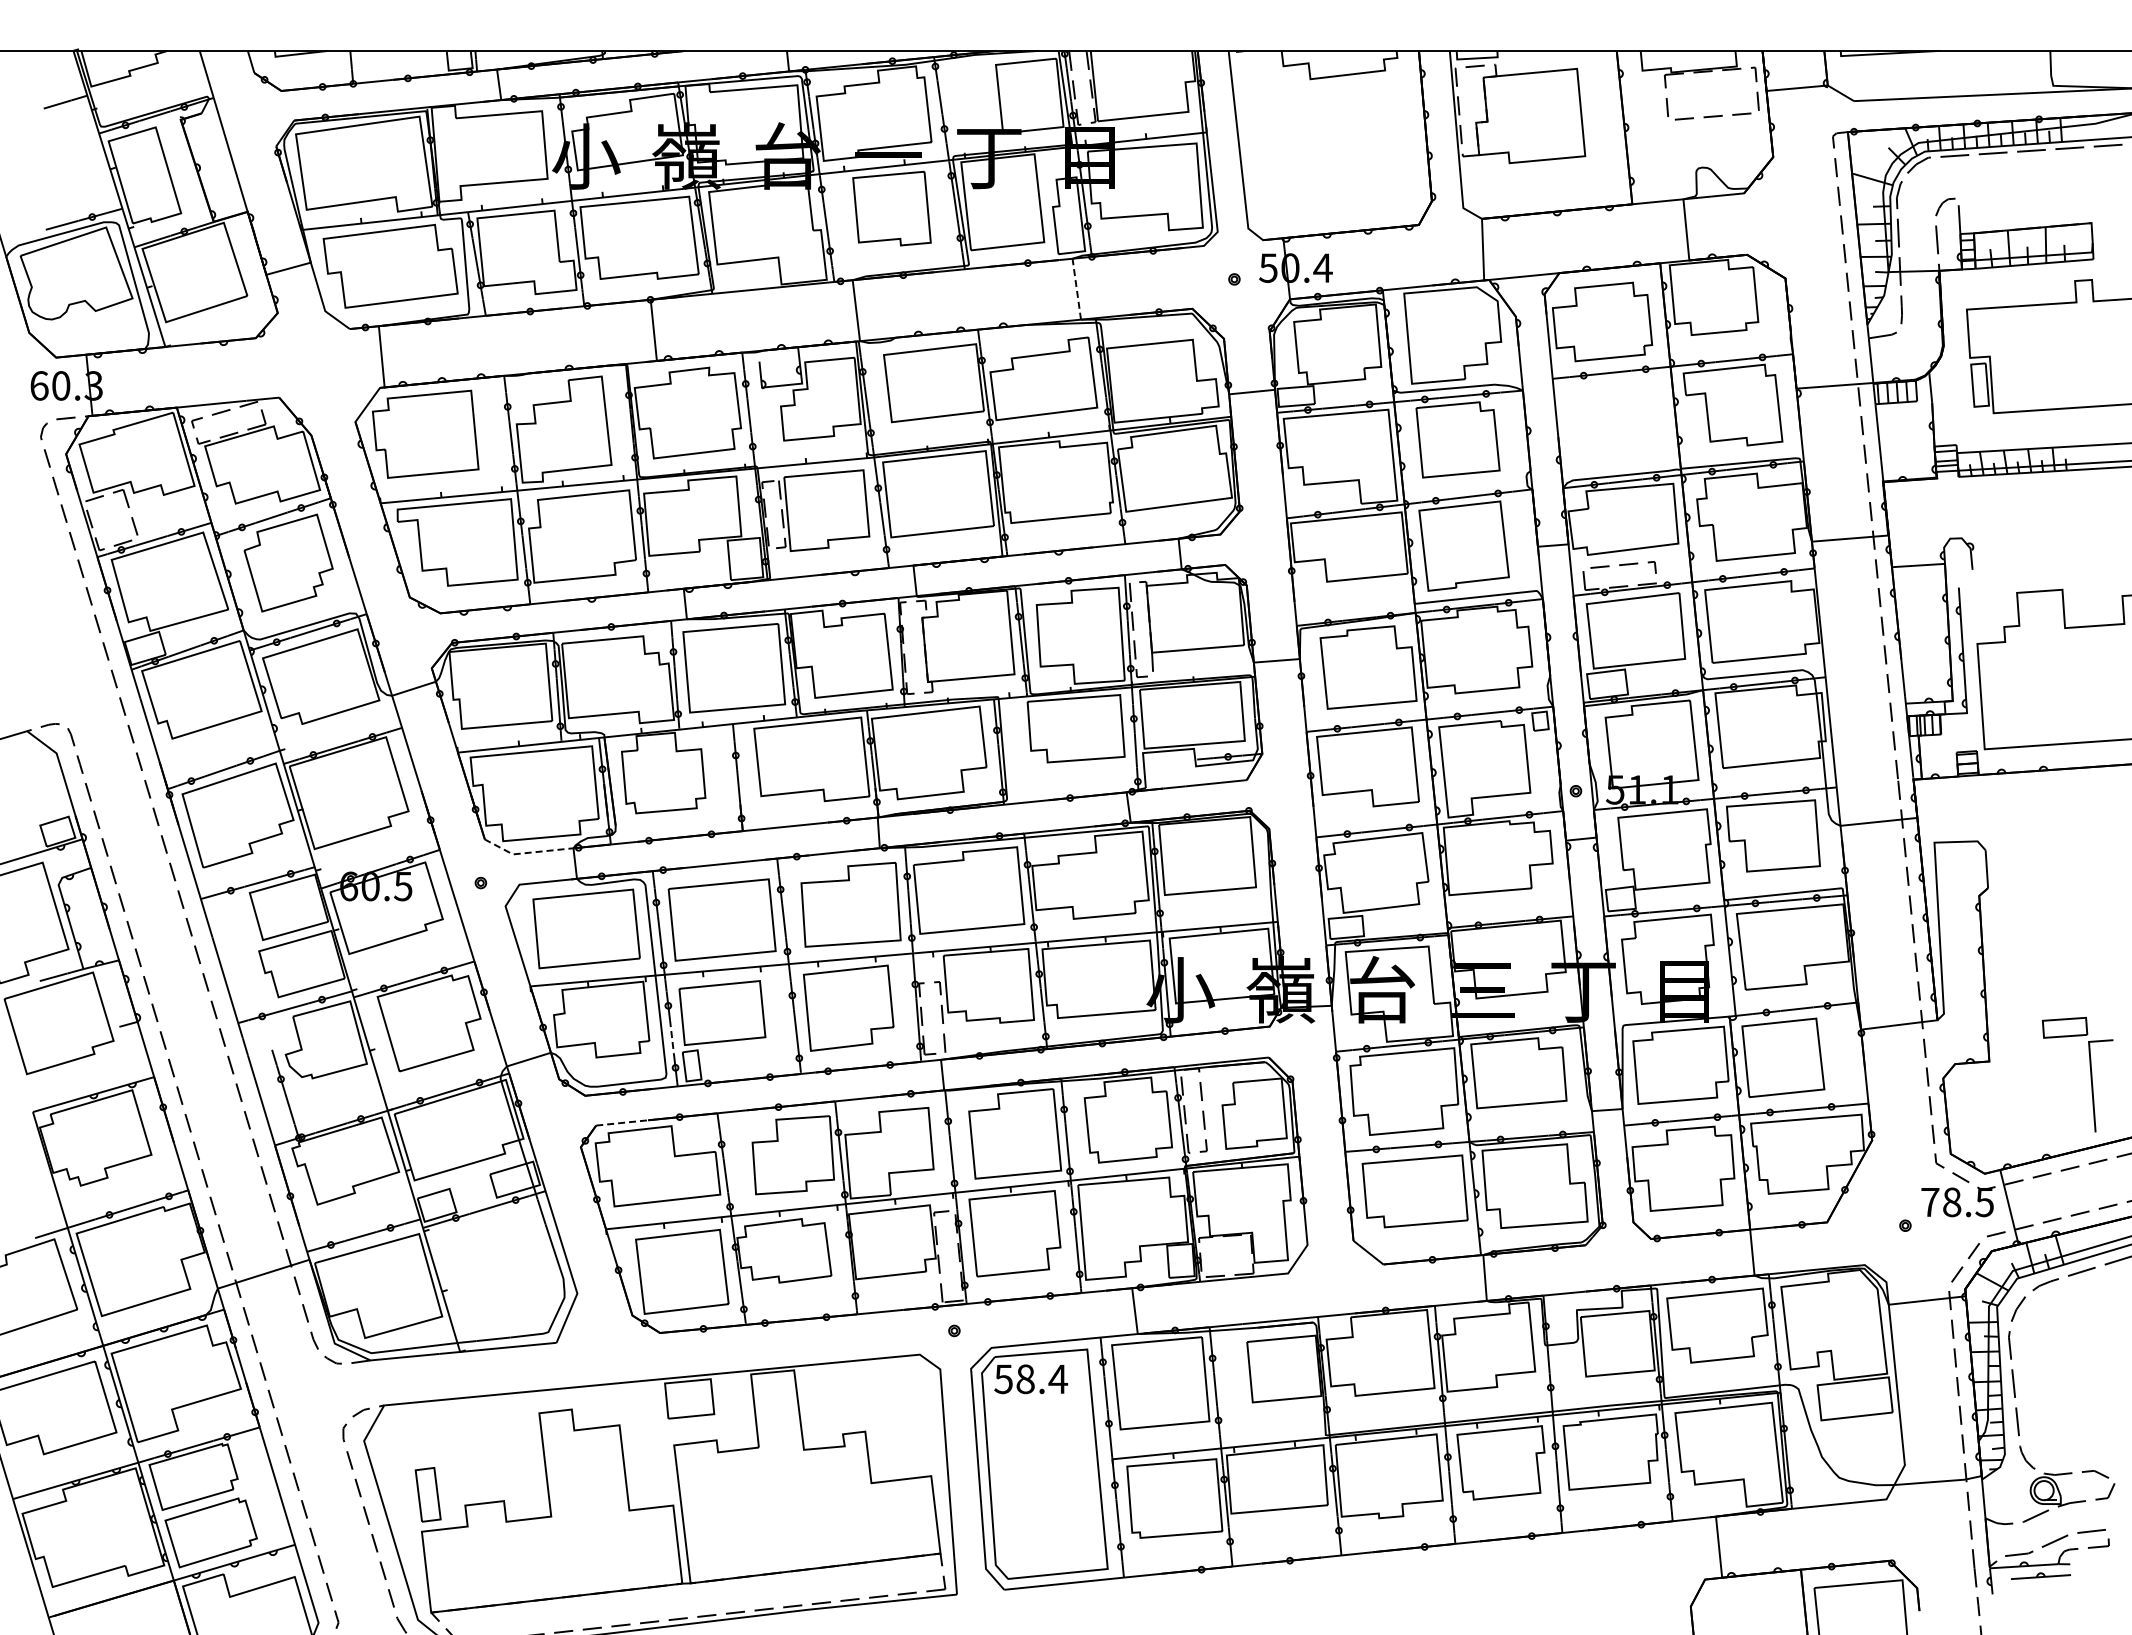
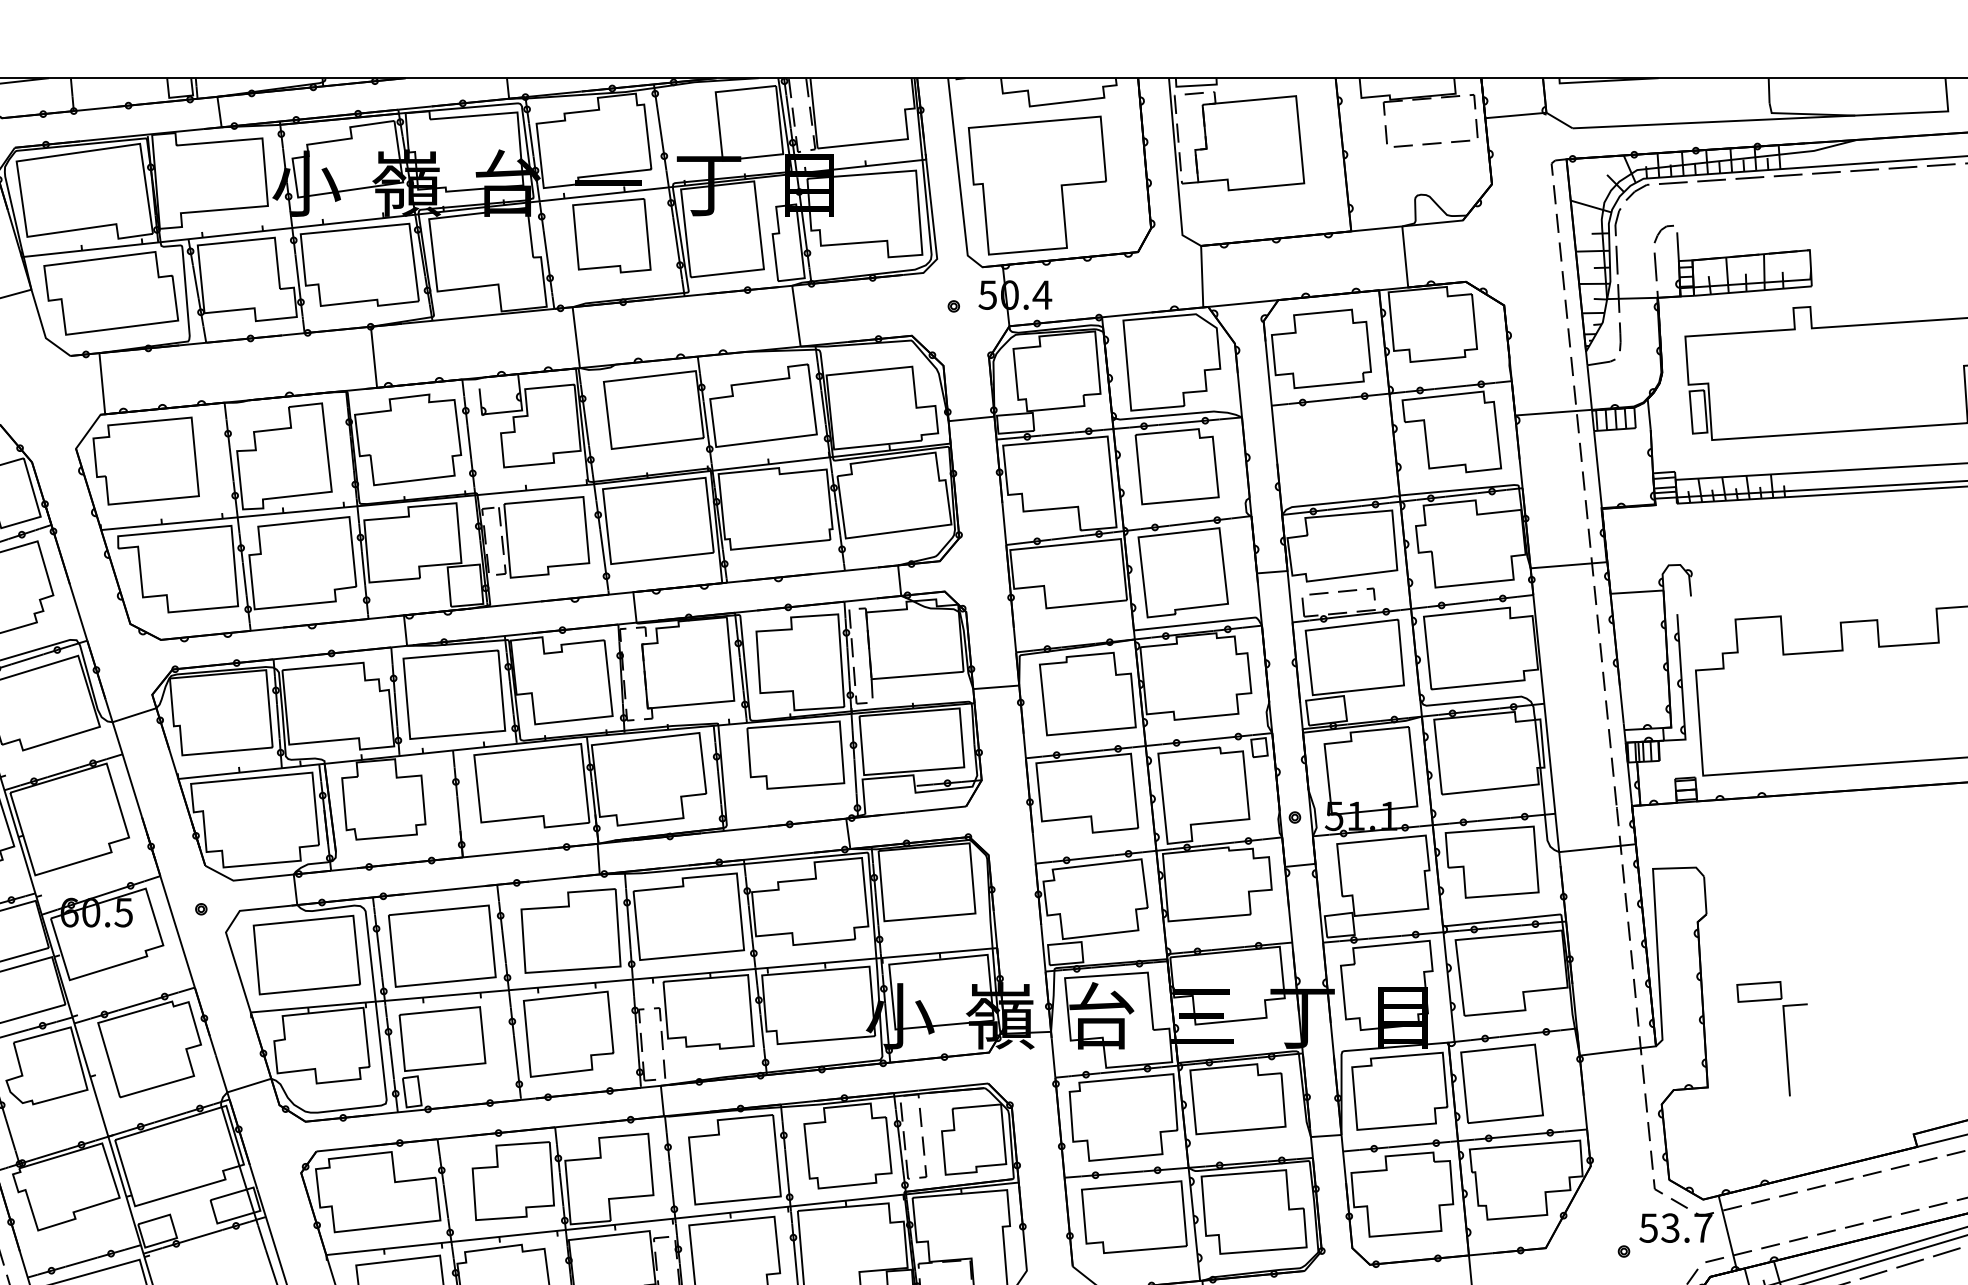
part: (1317, 158) -> (1036, 185), added
line: (1076, 289) -> (796, 316), dashed -> solid
line: (527, 852) -> (247, 878), dashed -> solid
line: (671, 1036) -> (391, 1062), dashed -> solid
part: (2090, 1074) -> (1784, 1038), moved
line: (622, 1122) -> (342, 1148), dashed -> solid
text: (1956, 1202) -> (1675, 1228), 78.5 -> 53.7

